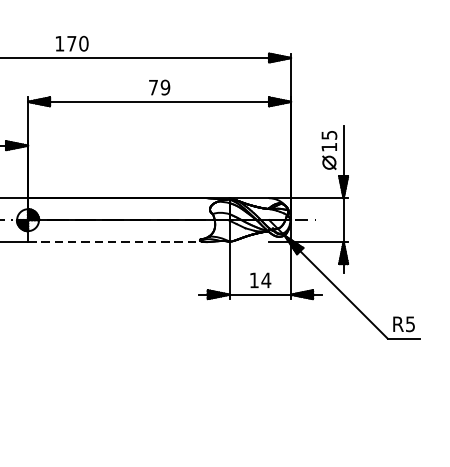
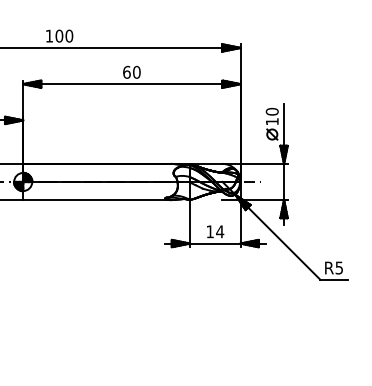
text: (71, 42) -> (59, 35), 170 -> 100
text: (159, 86) -> (131, 71), 79 -> 60
text: (328, 134) -> (271, 111), 15 -> 10
line: (116, 242) -> (96, 200), dashed -> solid

